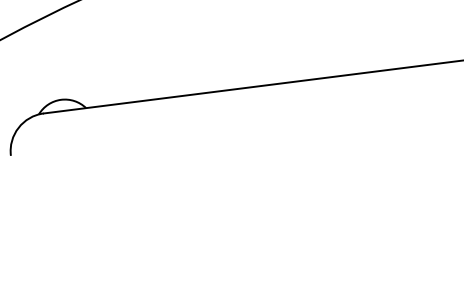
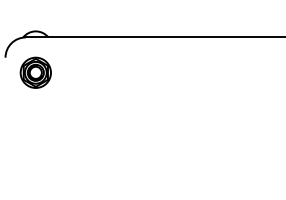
part: (70, 176) -> (35, 72), added

